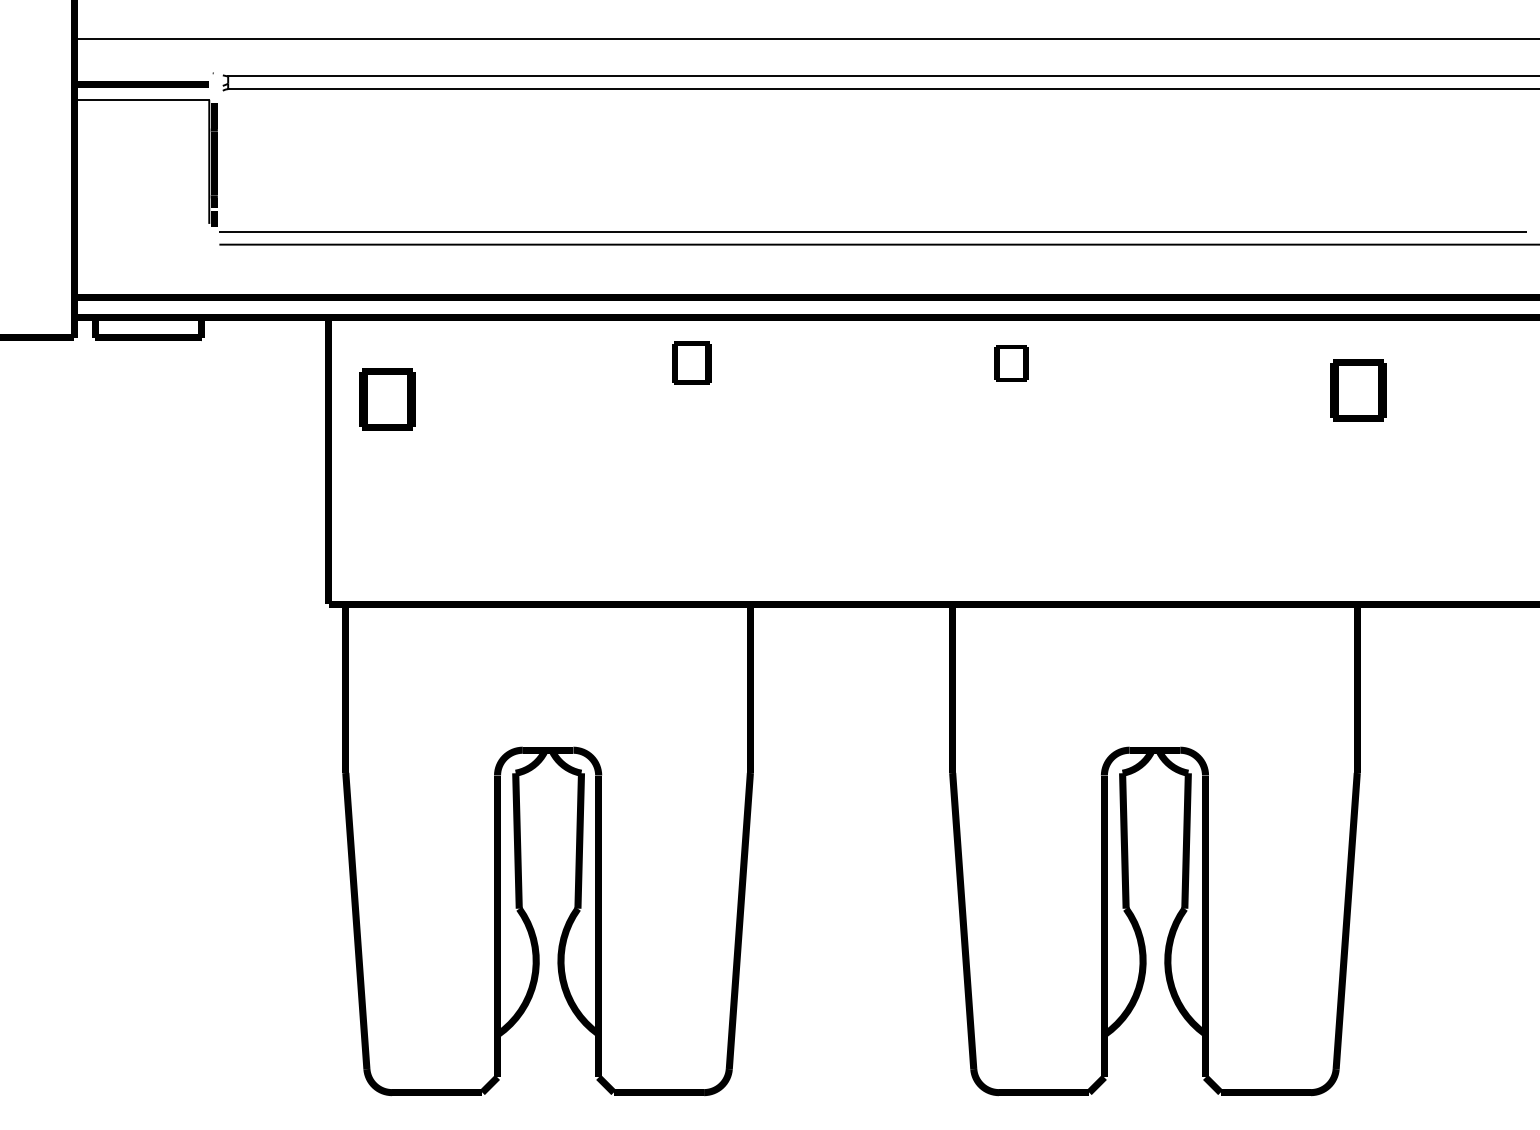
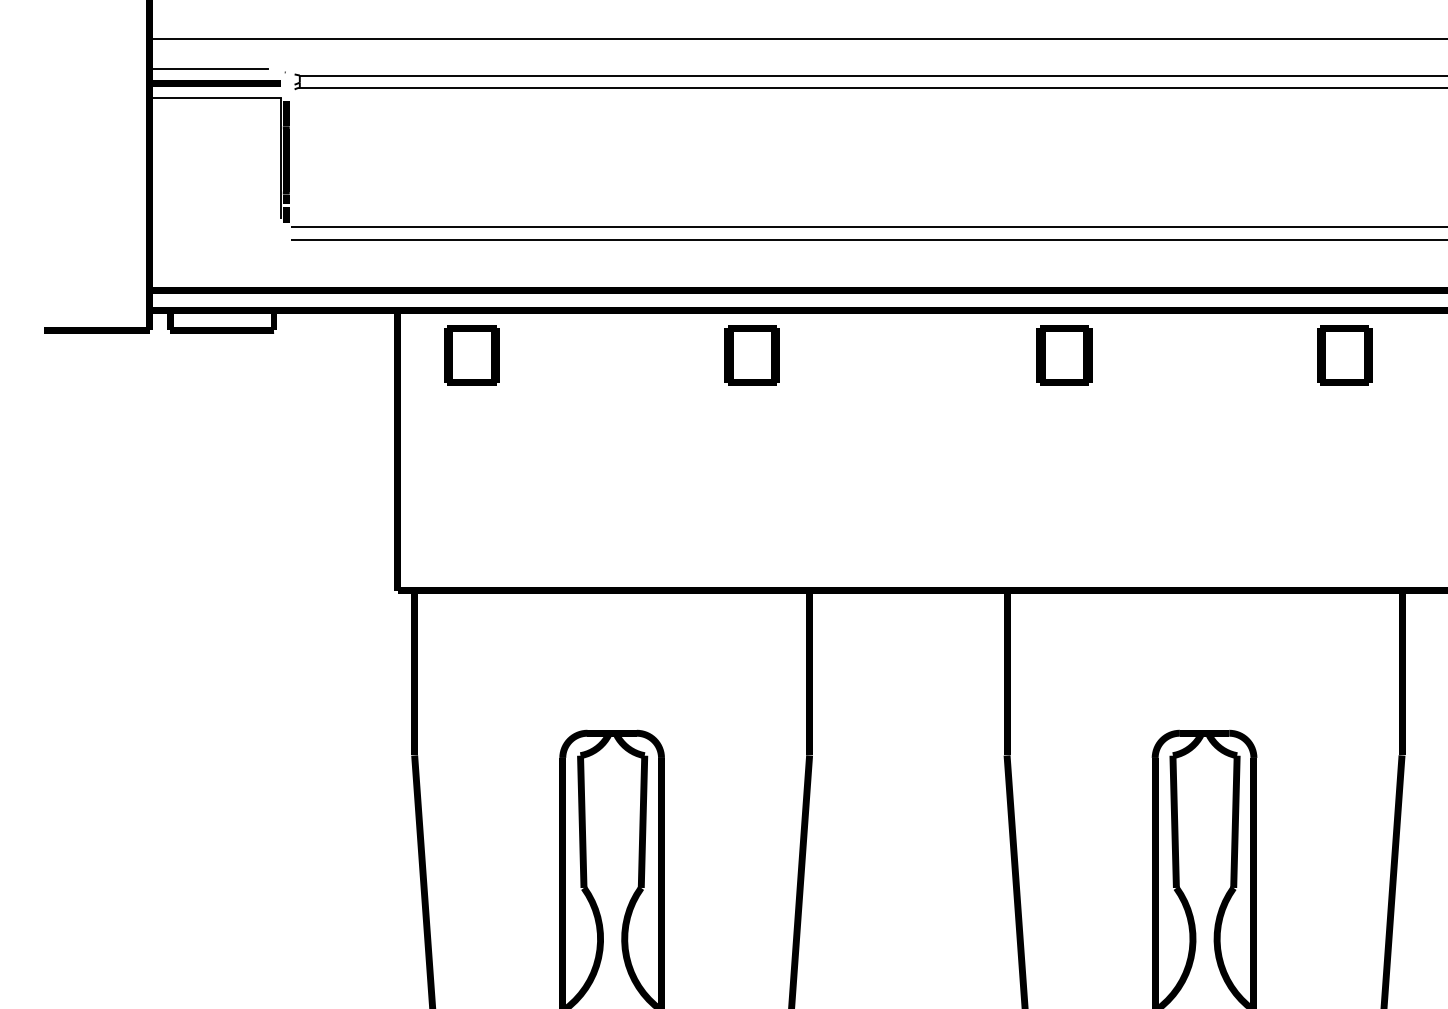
line: (134, 69) -> (208, 68), added
part: (691, 363) -> (752, 355), size x1.43
part: (1011, 363) -> (1064, 355), size x1.67
part: (1358, 390) -> (1344, 355), moved
part: (387, 399) -> (471, 355), moved

